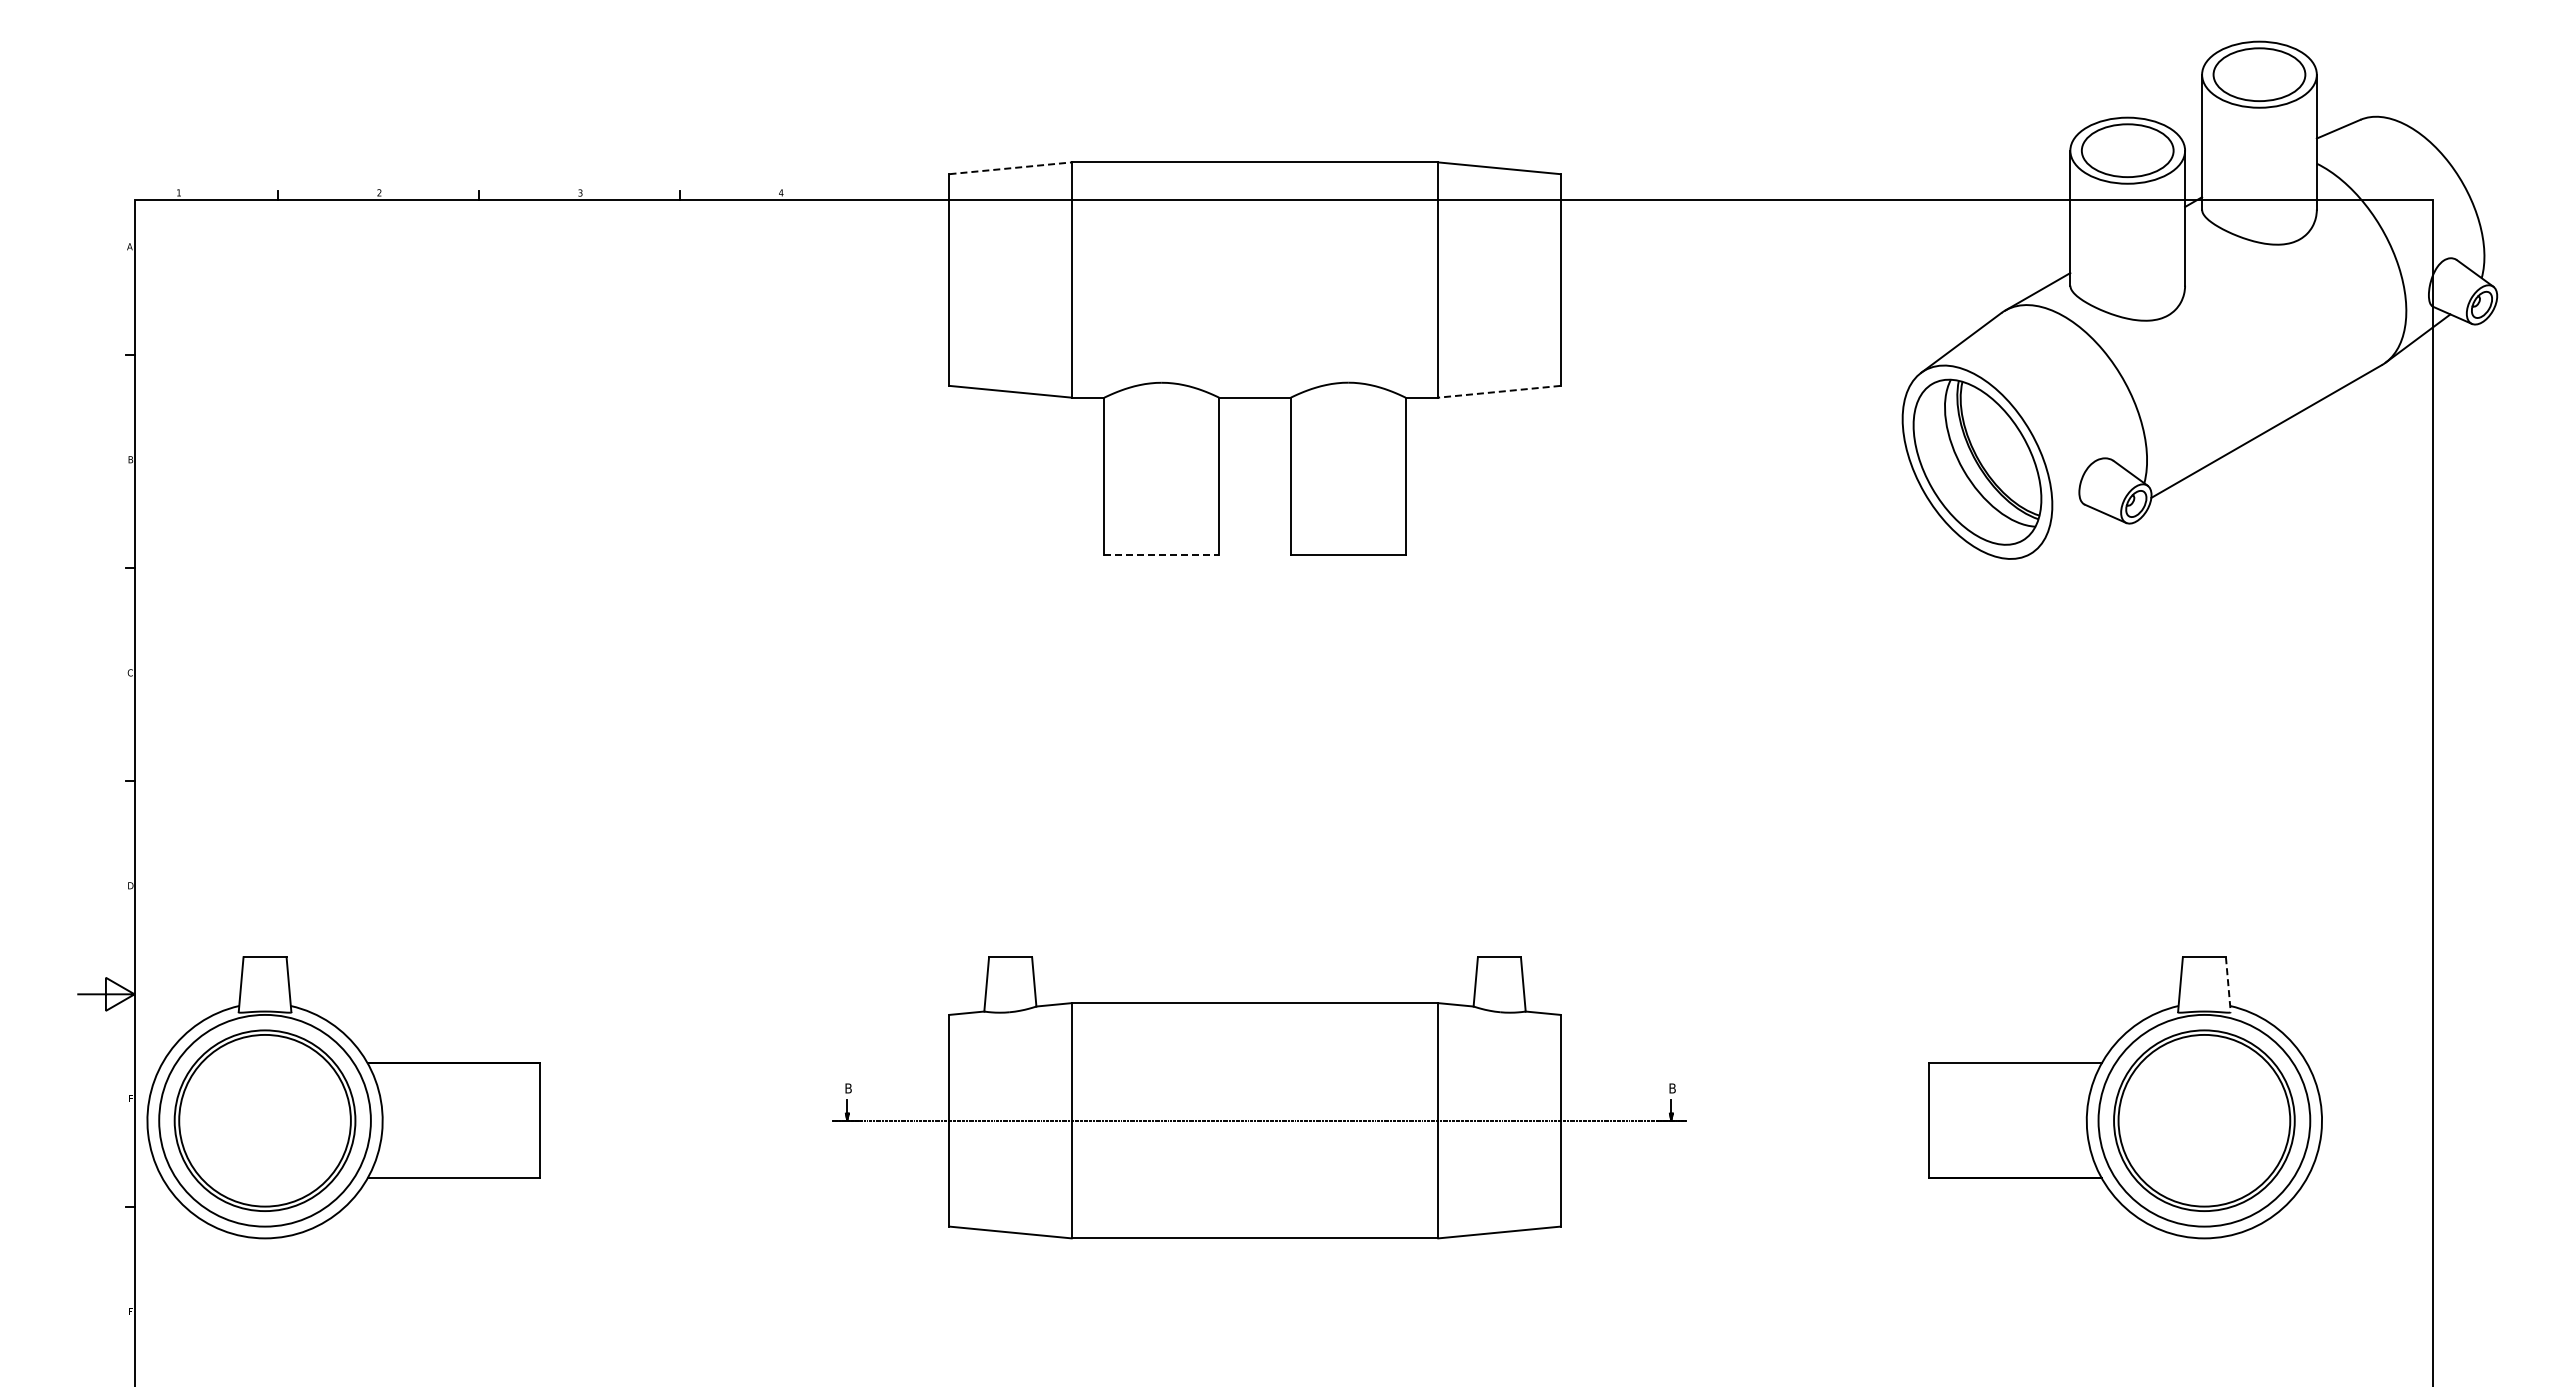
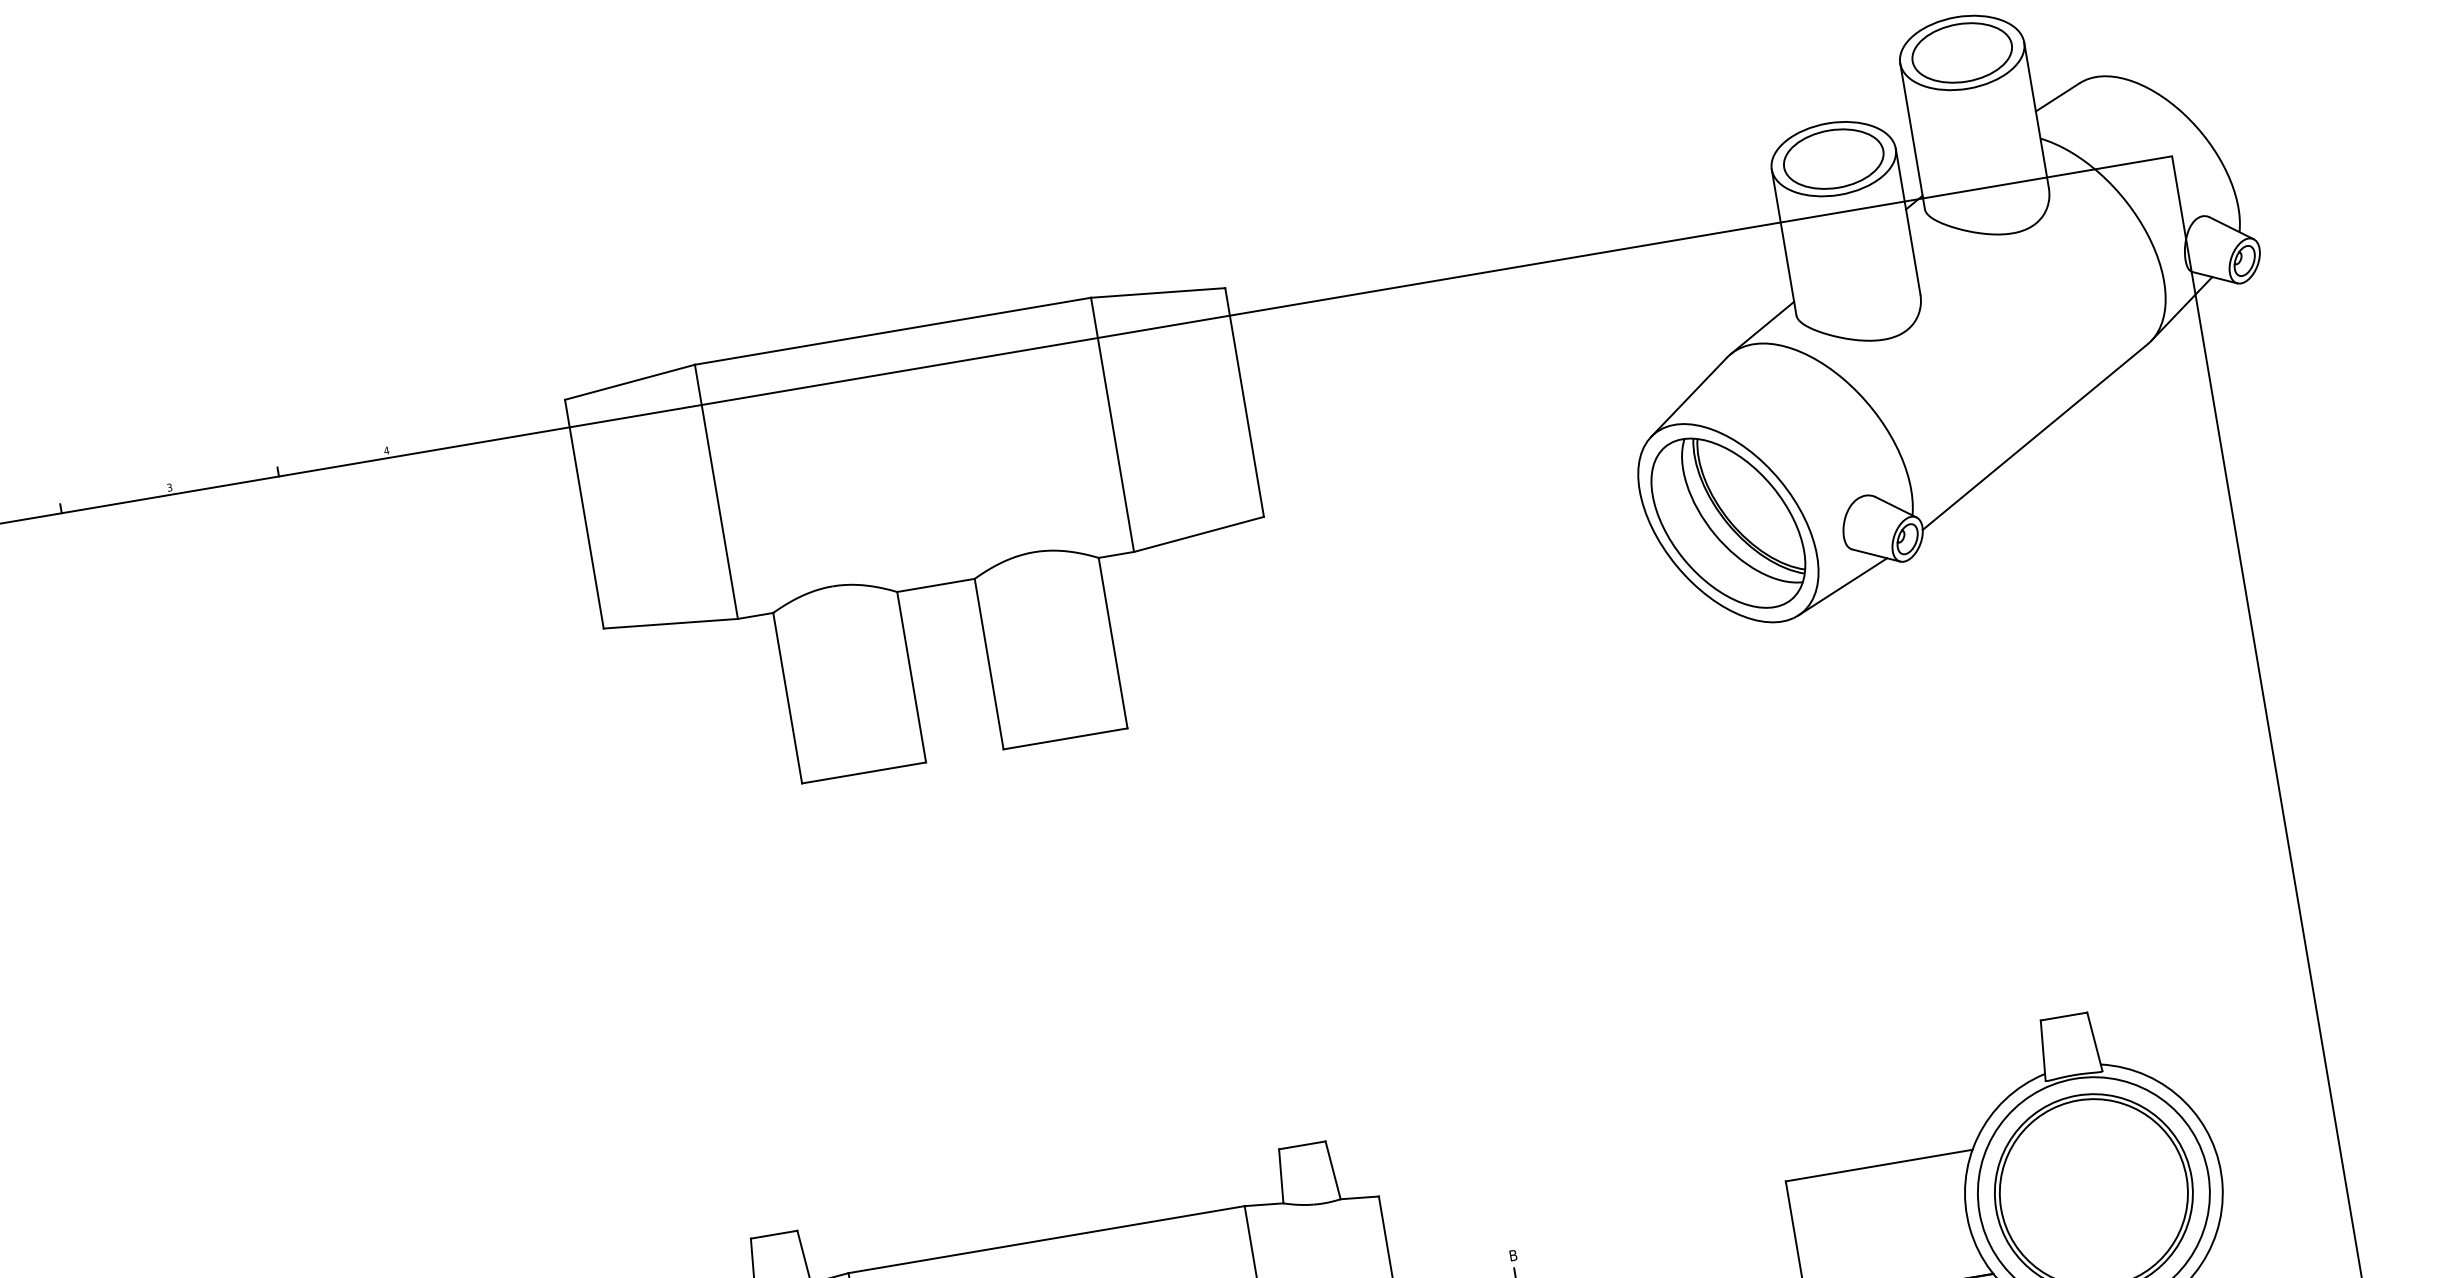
line: (1011, 168) -> (630, 382), dashed -> solid
line: (1498, 391) -> (1197, 534), dashed -> solid
line: (2070, 536) -> (1842, 586), added
line: (1162, 555) -> (864, 772), dashed -> solid
line: (2228, 984) -> (2095, 1041), dashed -> solid

